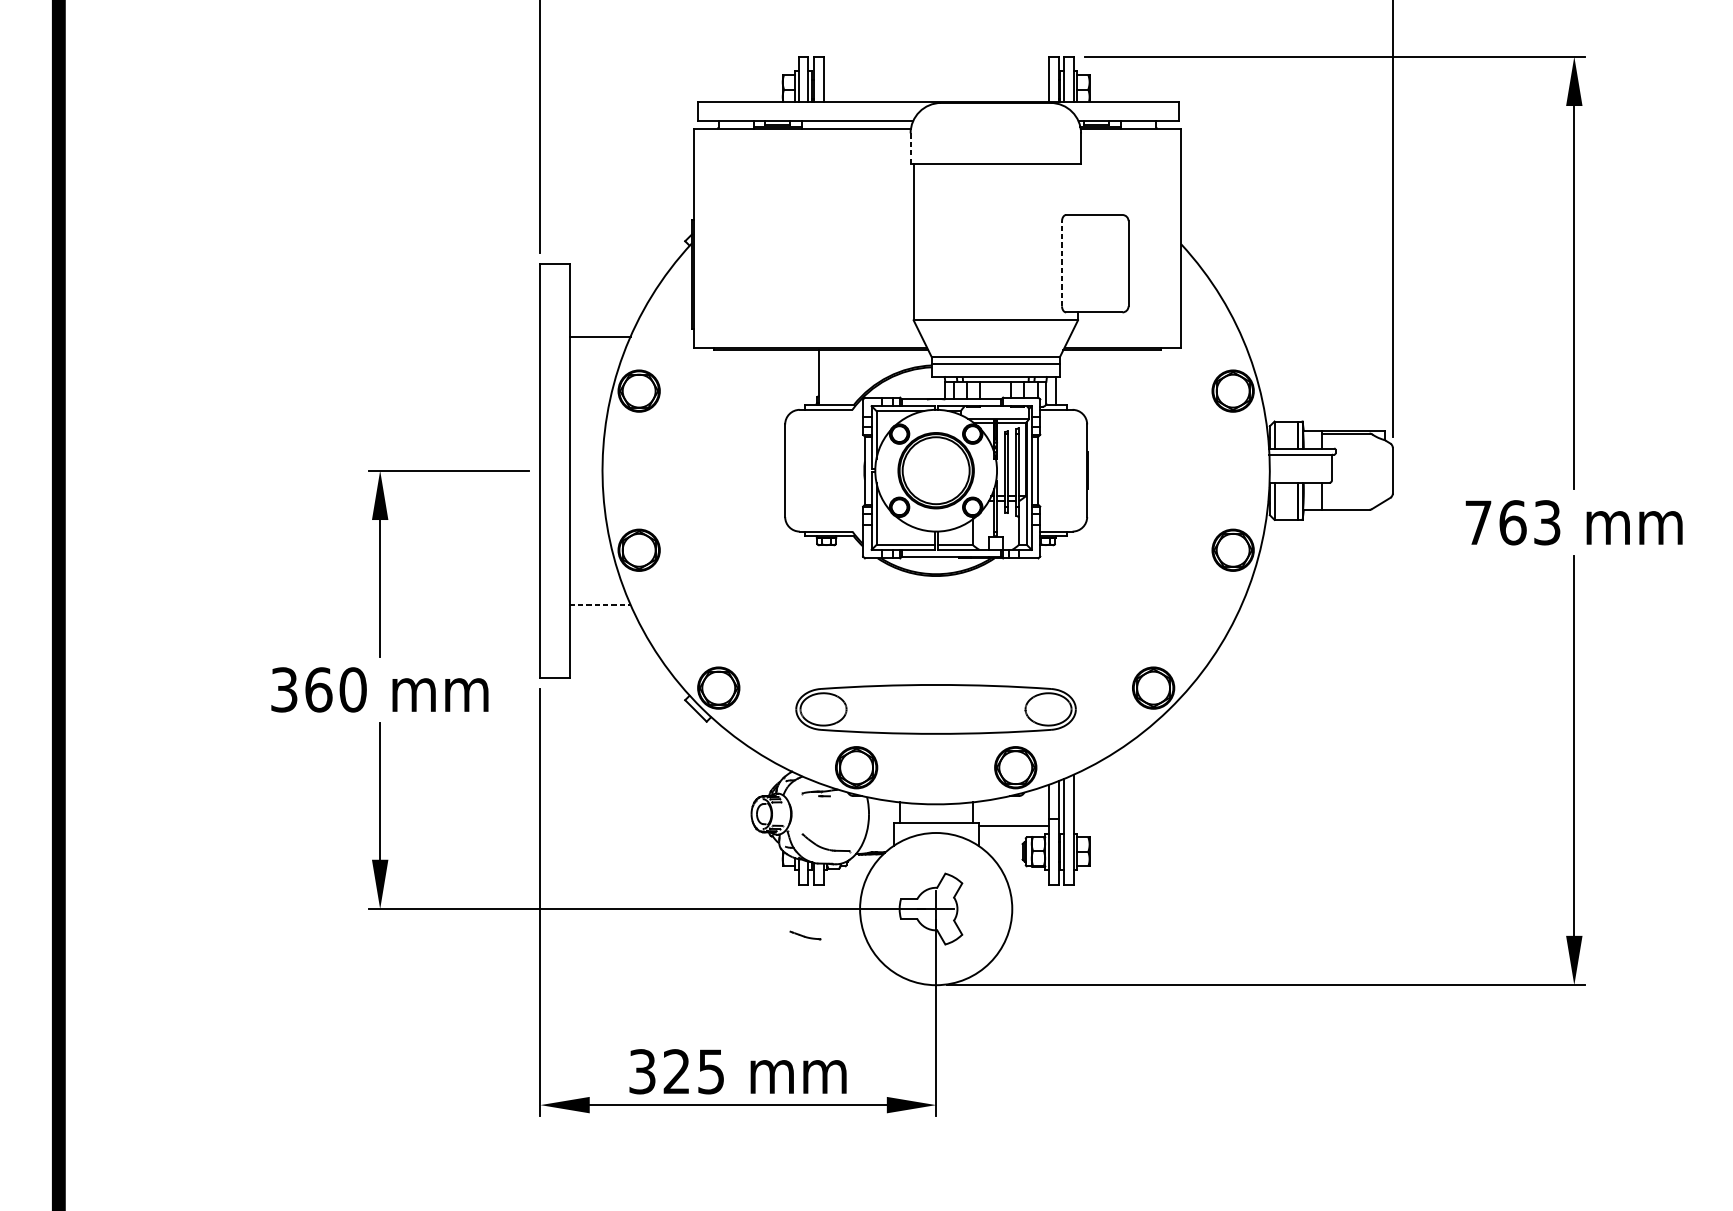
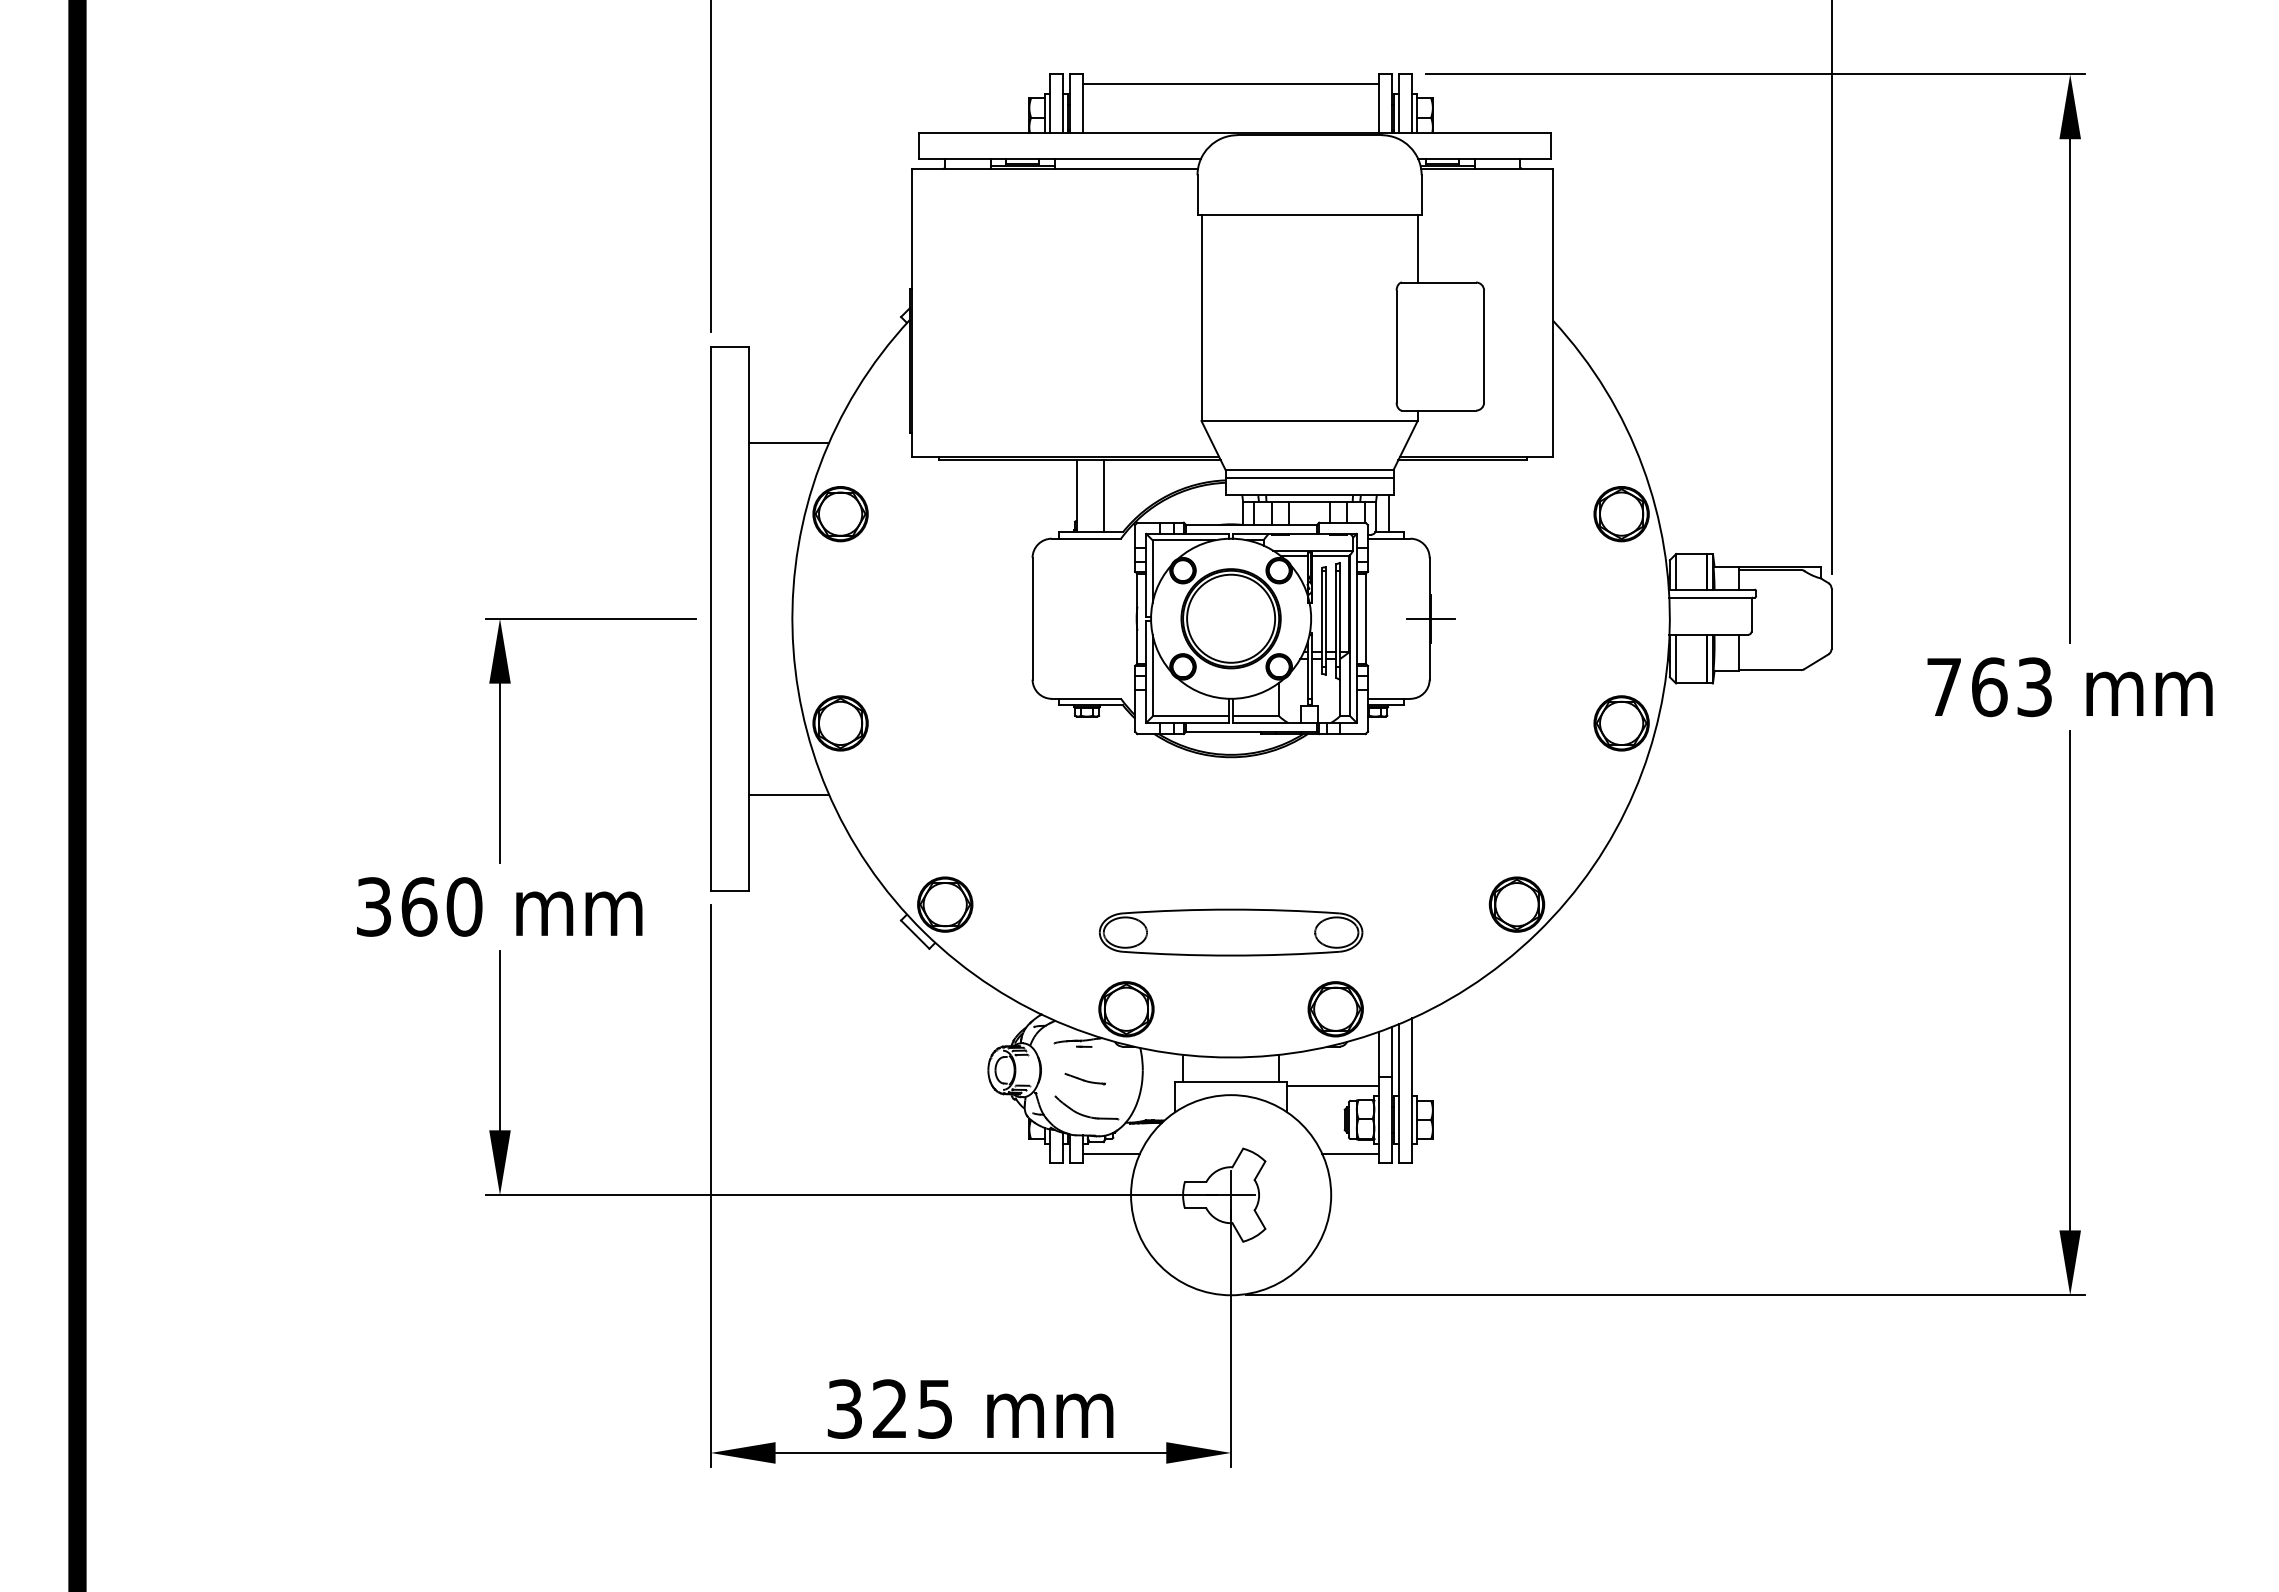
line: (936, 63) -> (1231, 83), added
line: (910, 148) -> (1197, 194), dashed -> solid
line: (1077, 189) -> (1417, 248), added
line: (1061, 263) -> (1396, 346), dashed -> solid
line: (839, 377) -> (1103, 496), added
line: (1088, 470) -> (1431, 618), added
line: (600, 604) -> (789, 794), dashed -> solid
part: (936, 709) -> (1231, 932), size x0.71
line: (845, 877) -> (1111, 1153), added
line: (1026, 877) -> (1350, 1153), added
part: (804, 935) -> (1084, 1079), moved

